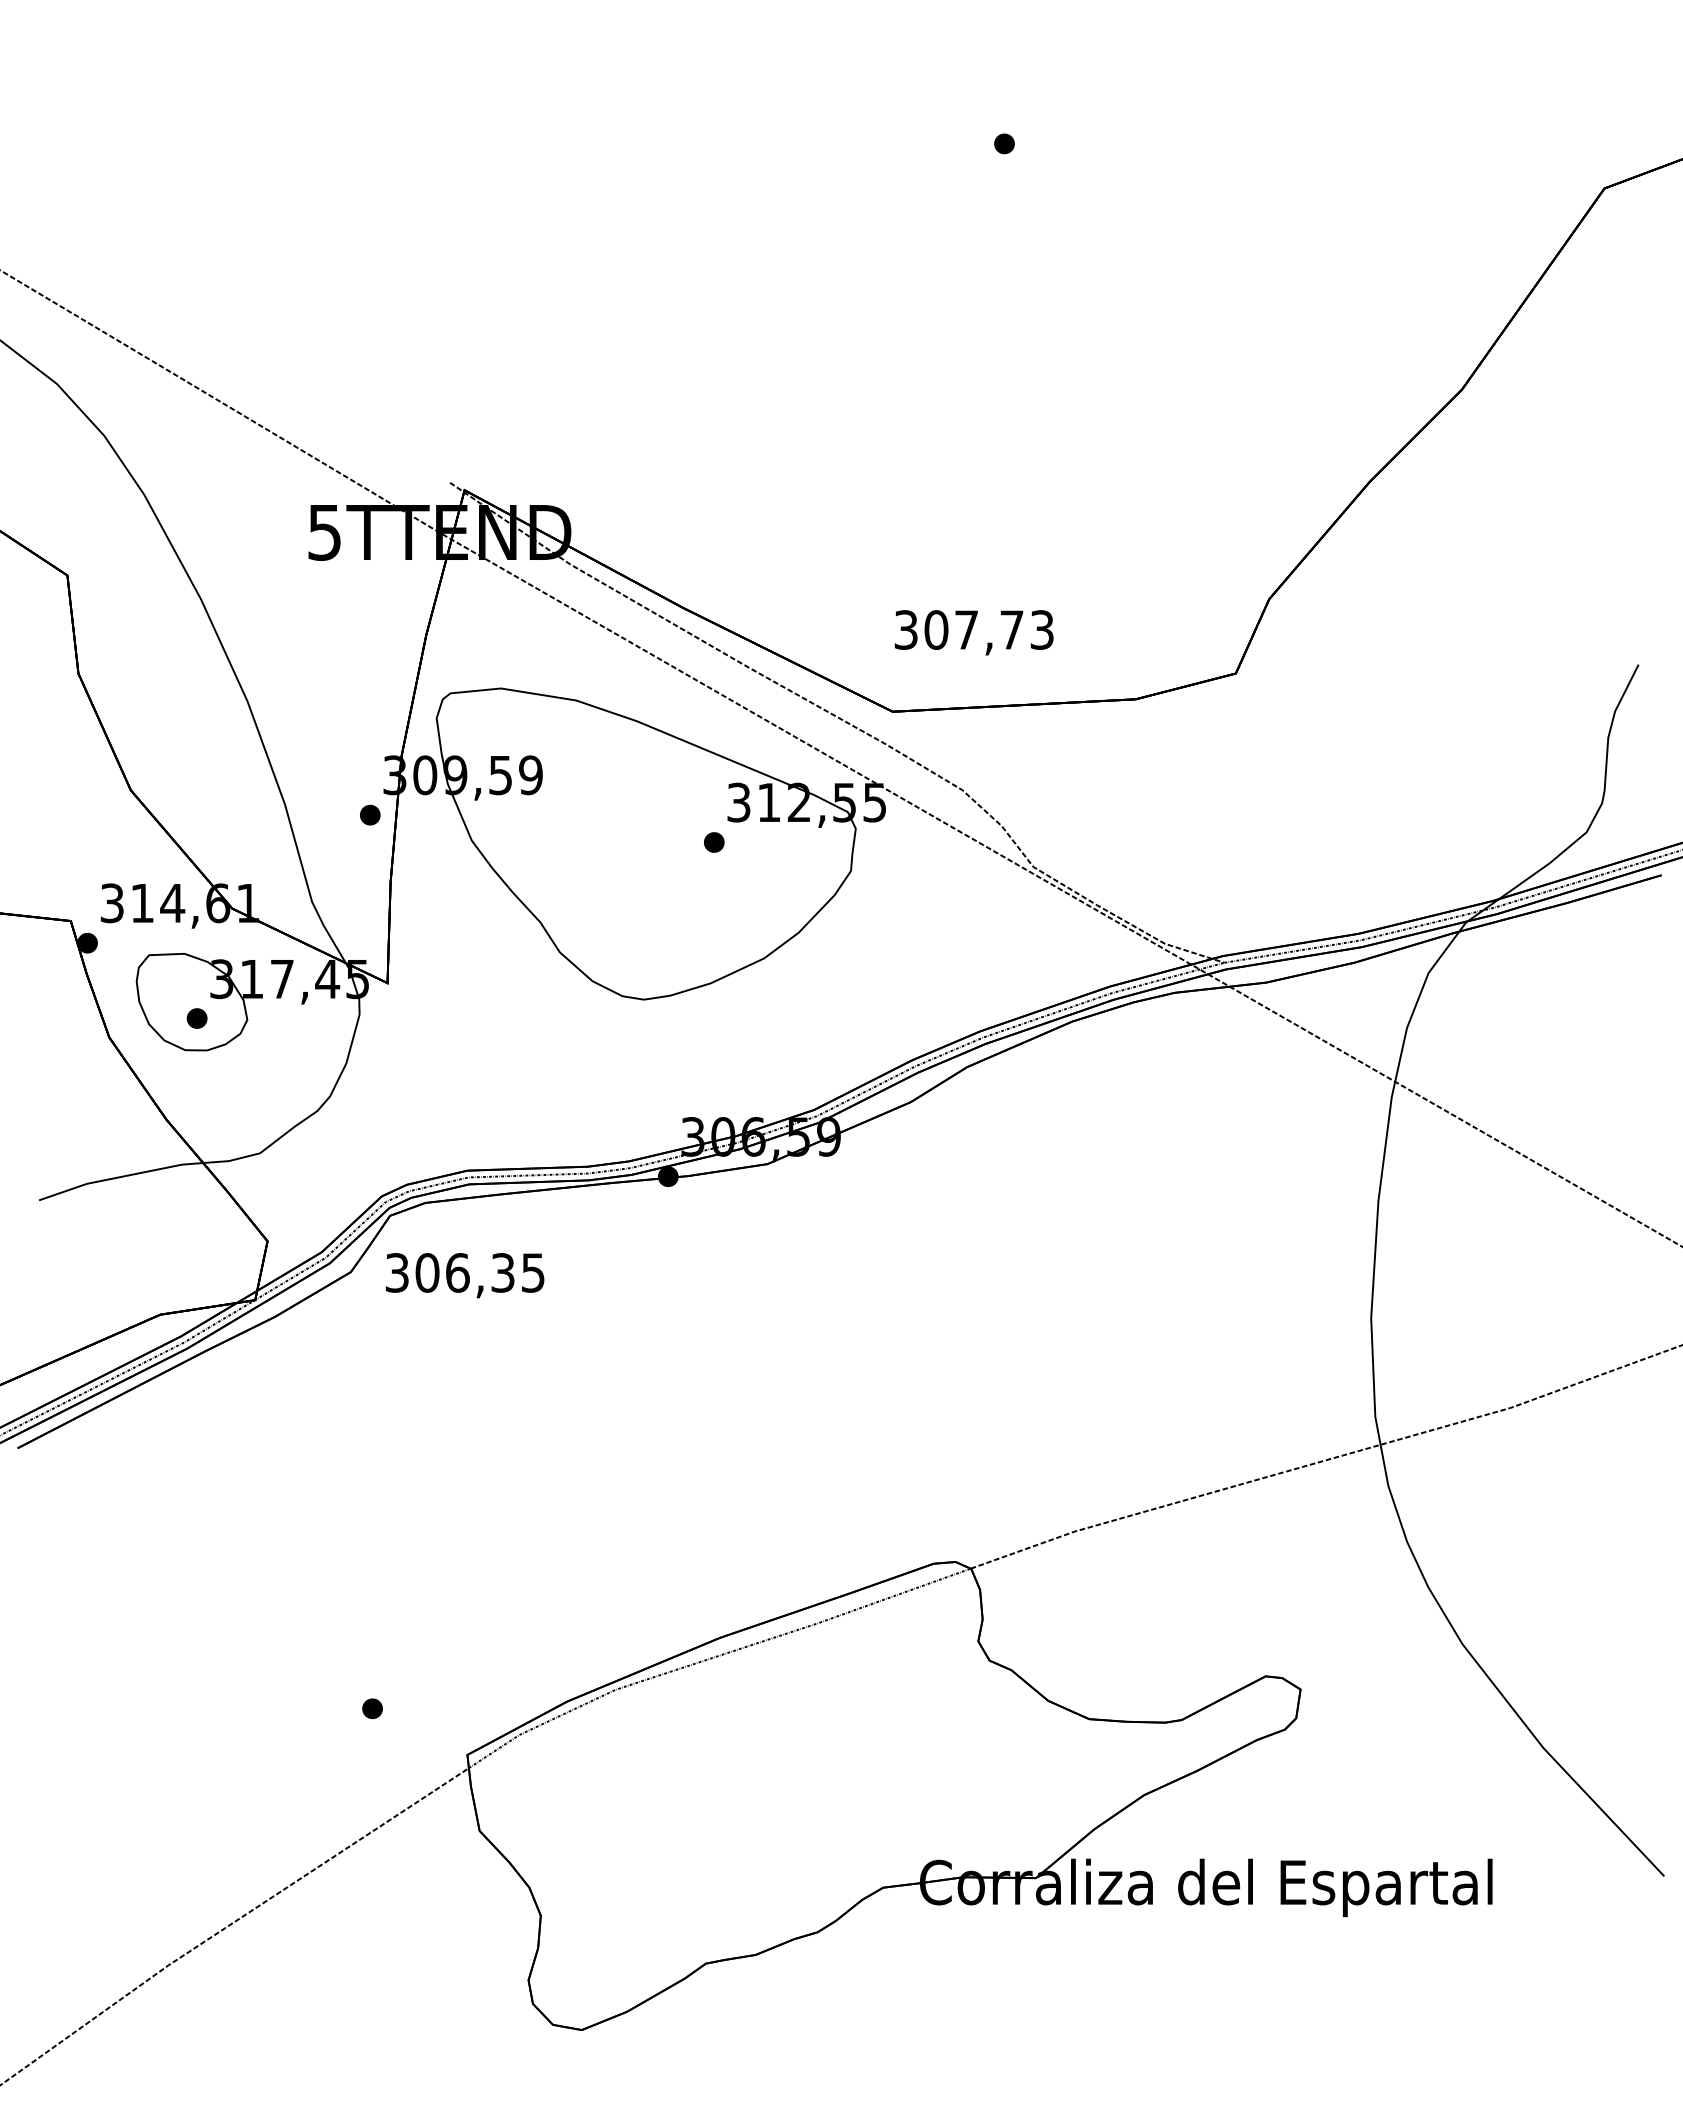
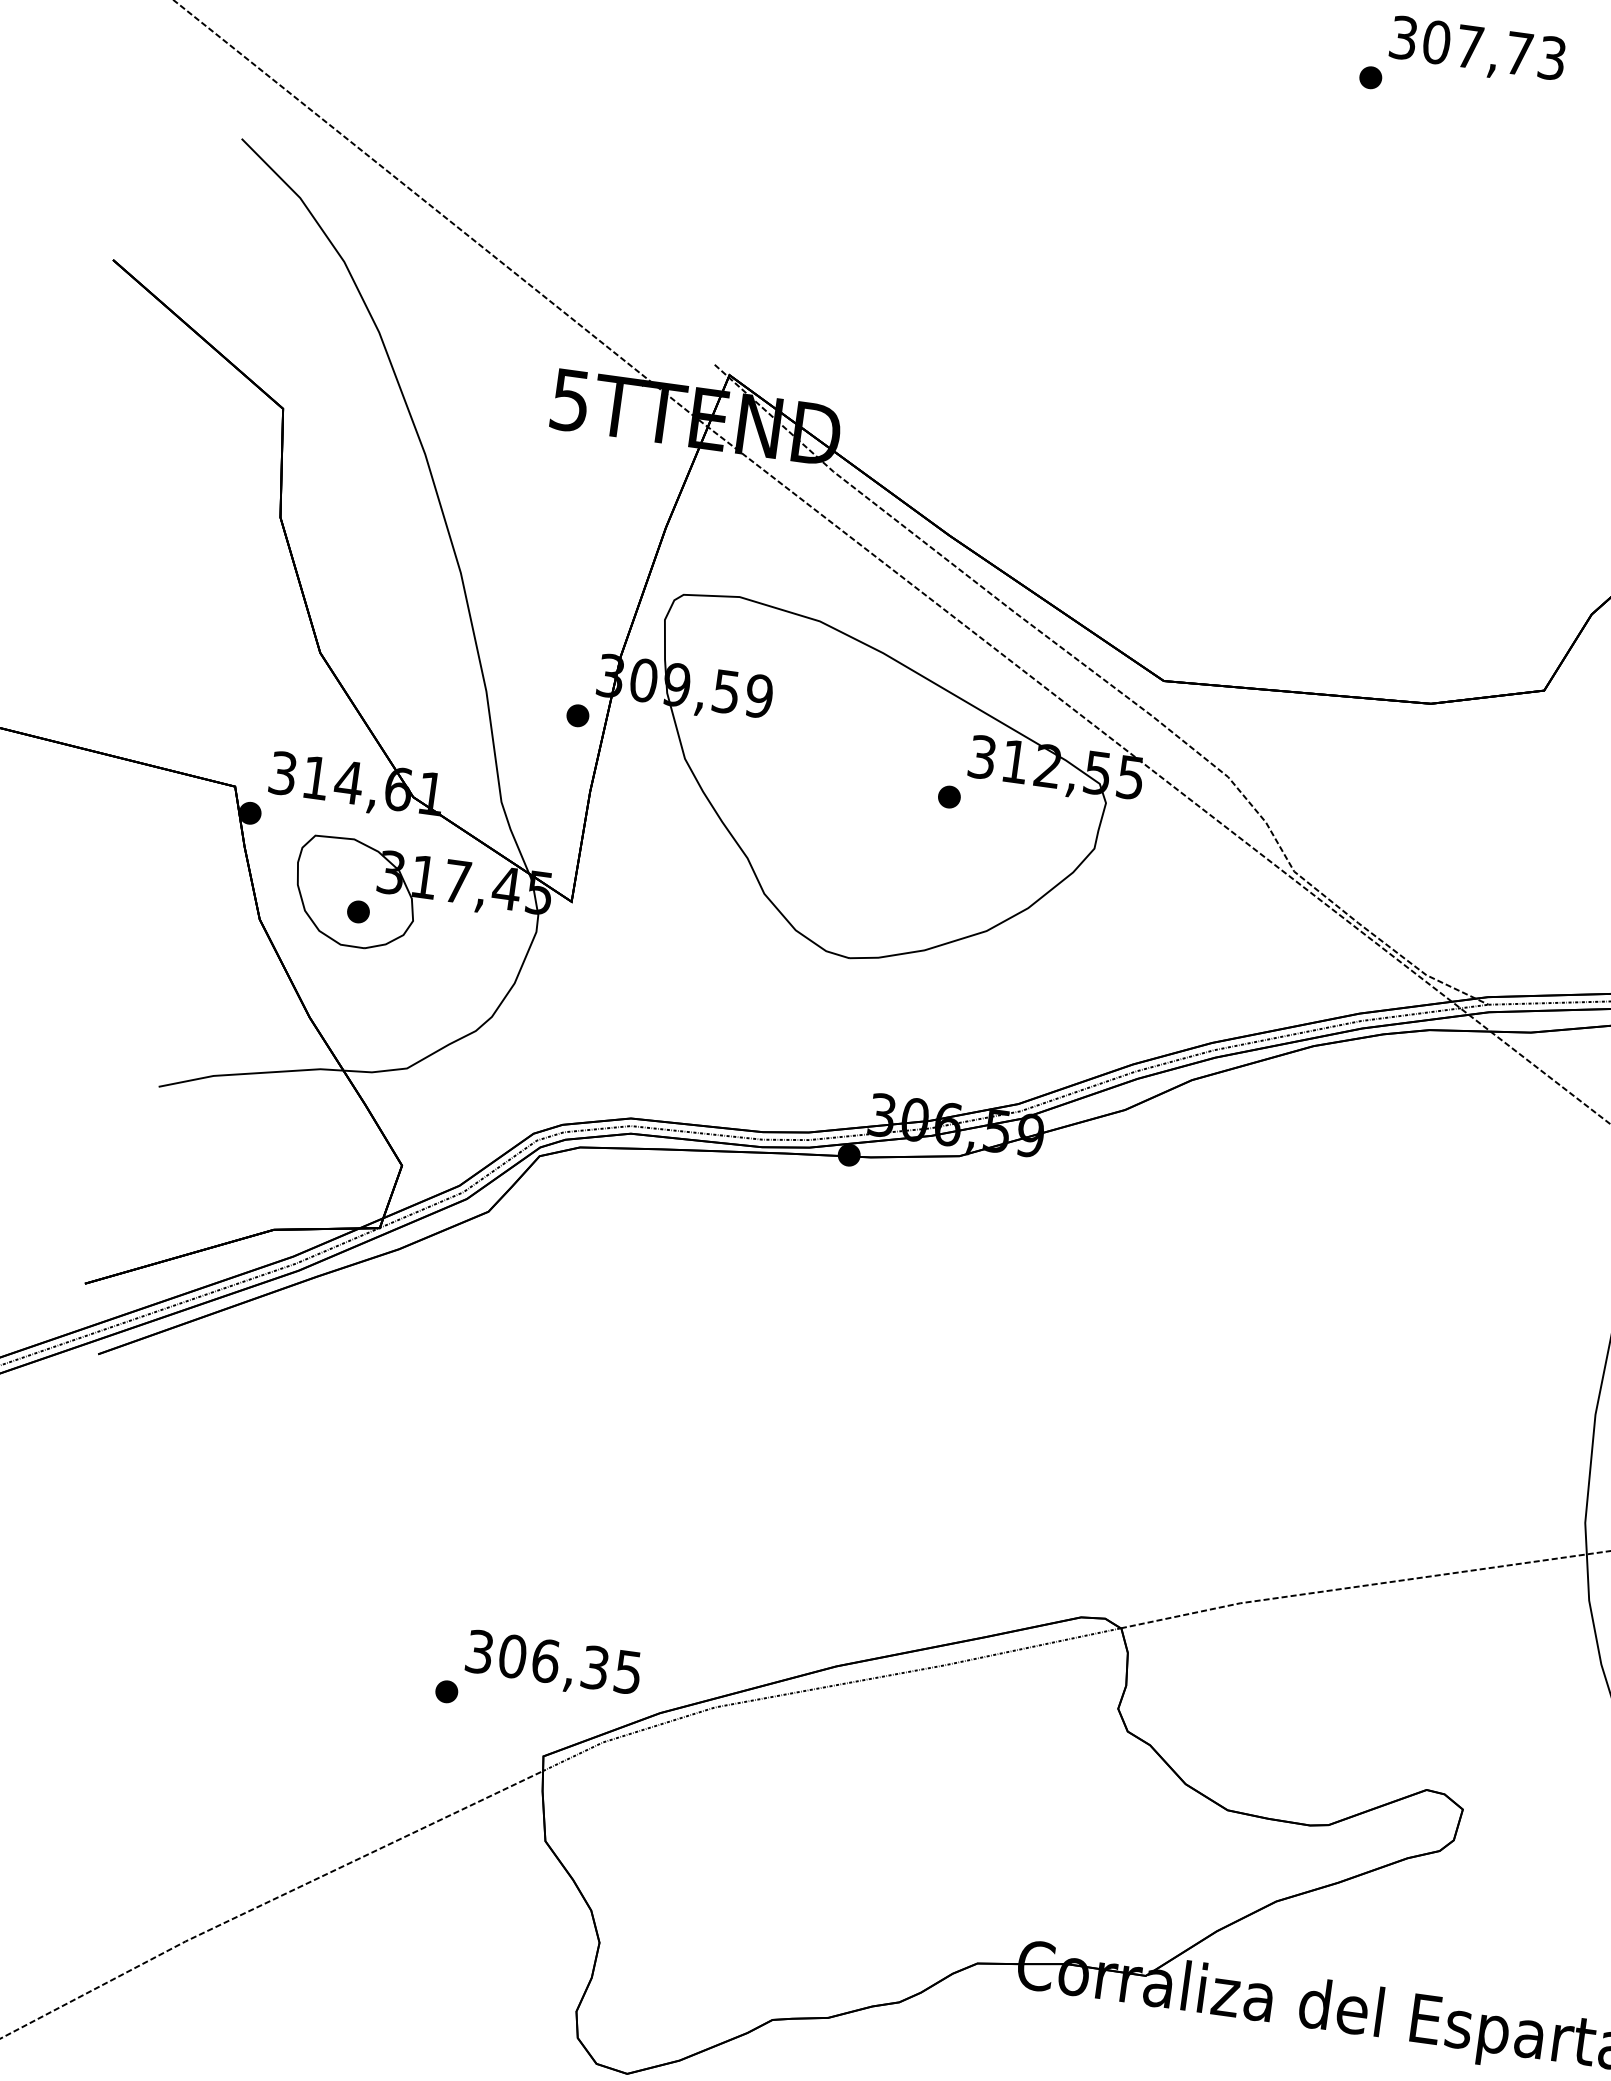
text: (973, 632) -> (1476, 50), moved
text: (465, 1275) -> (553, 1664), moved

